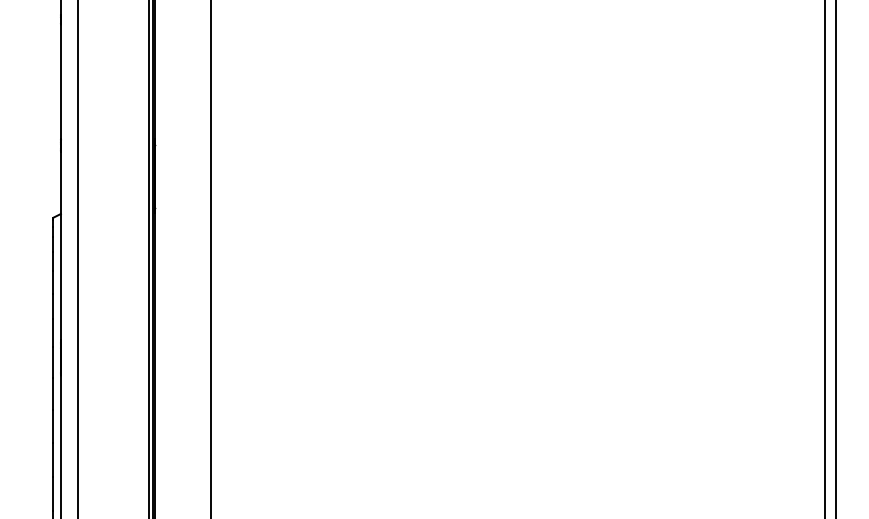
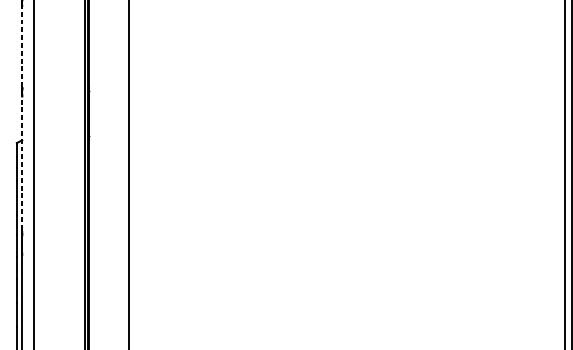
line: (60, 81) -> (21, 46), solid -> dashed
line: (60, 245) -> (21, 162), solid -> dashed

